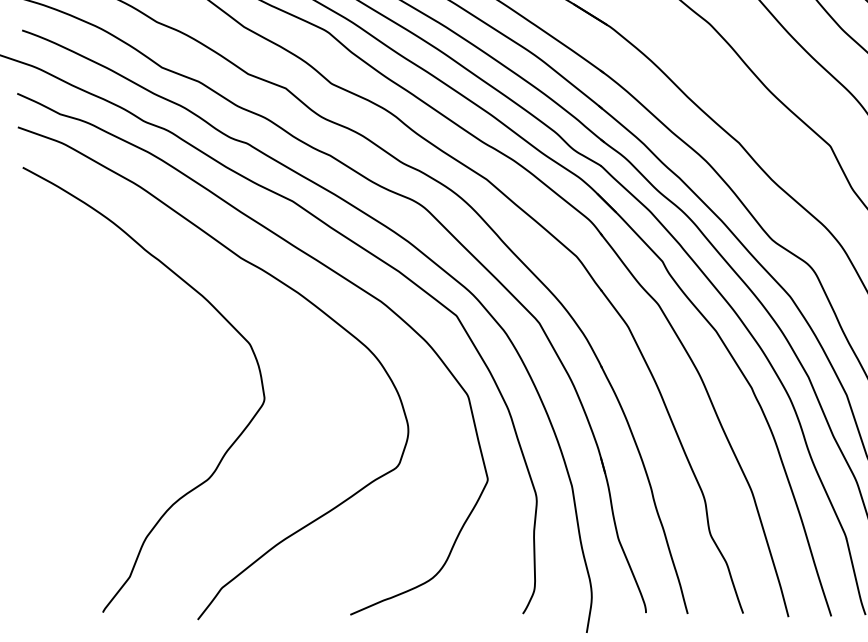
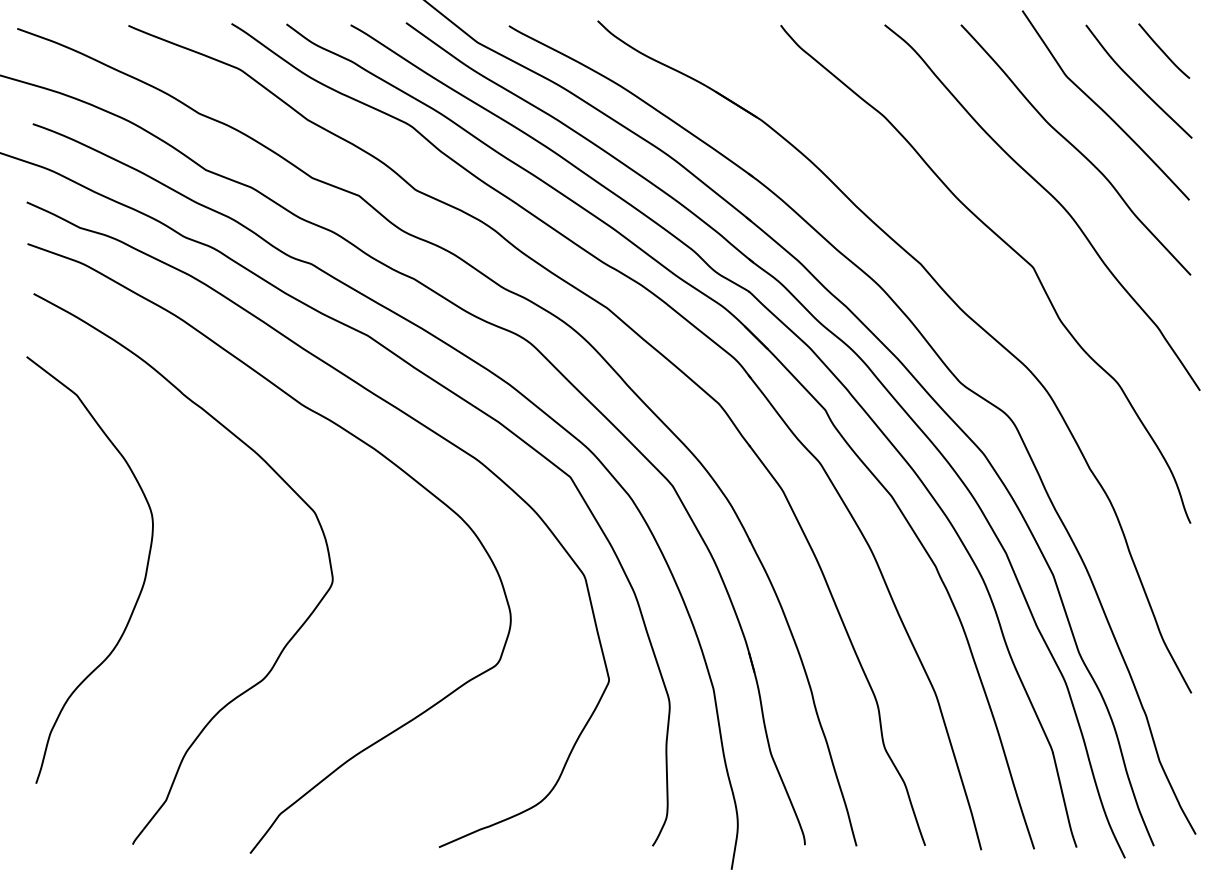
curve: (109, 406) -> (140, 589), added

